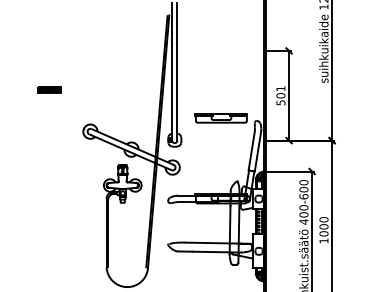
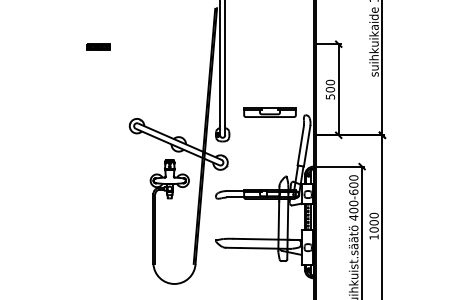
text: (280, 88) -> (330, 82), 501 -> 500
part: (49, 89) -> (98, 46), moved

